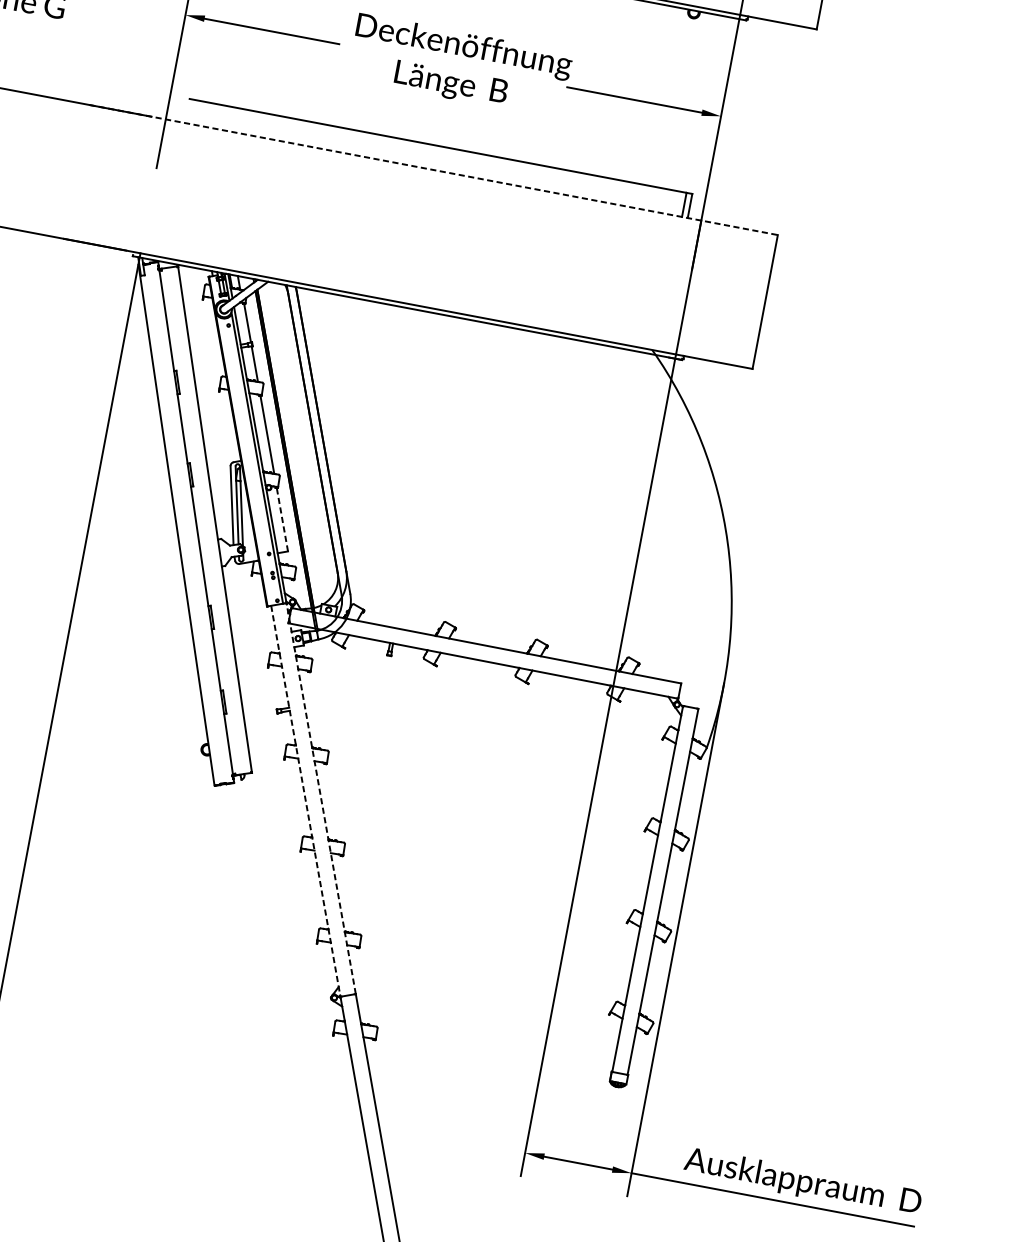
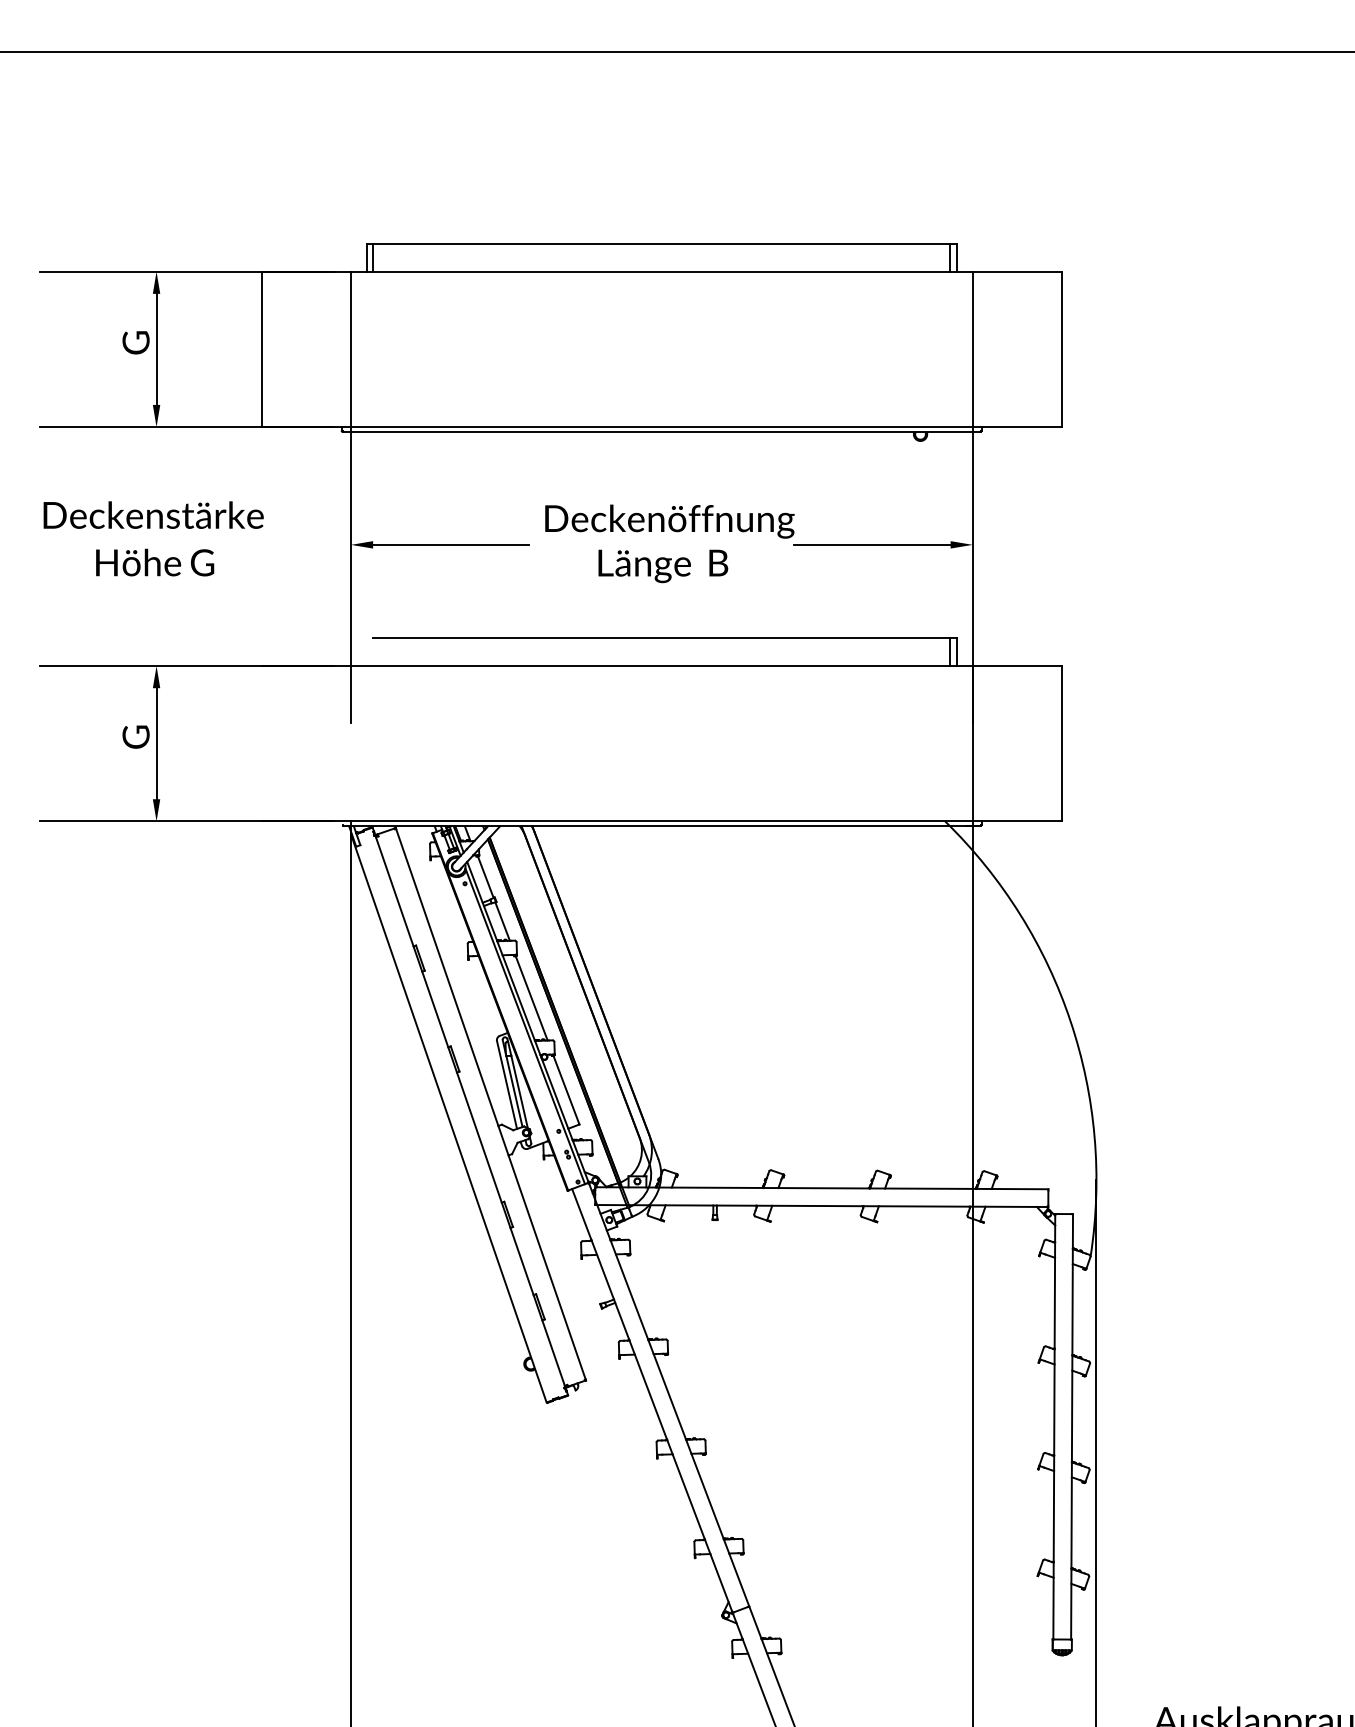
line: (433, 169) -> (661, 665), dashed -> solid
line: (282, 520) -> (566, 1090), dashed -> solid
line: (321, 798) -> (669, 1394), dashed -> solid
line: (305, 800) -> (652, 1400), dashed -> solid

